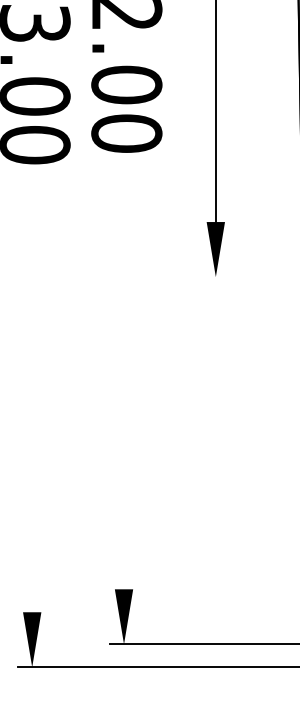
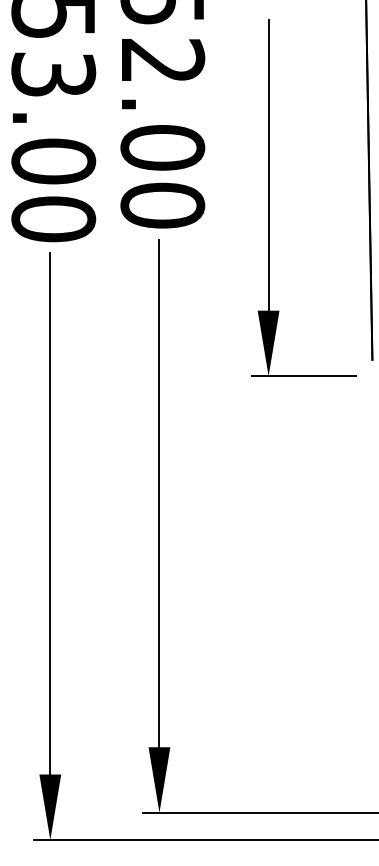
line: (246, 277) -> (304, 376), added
line: (124, 375) -> (159, 493), added
line: (32, 392) -> (50, 513), added

